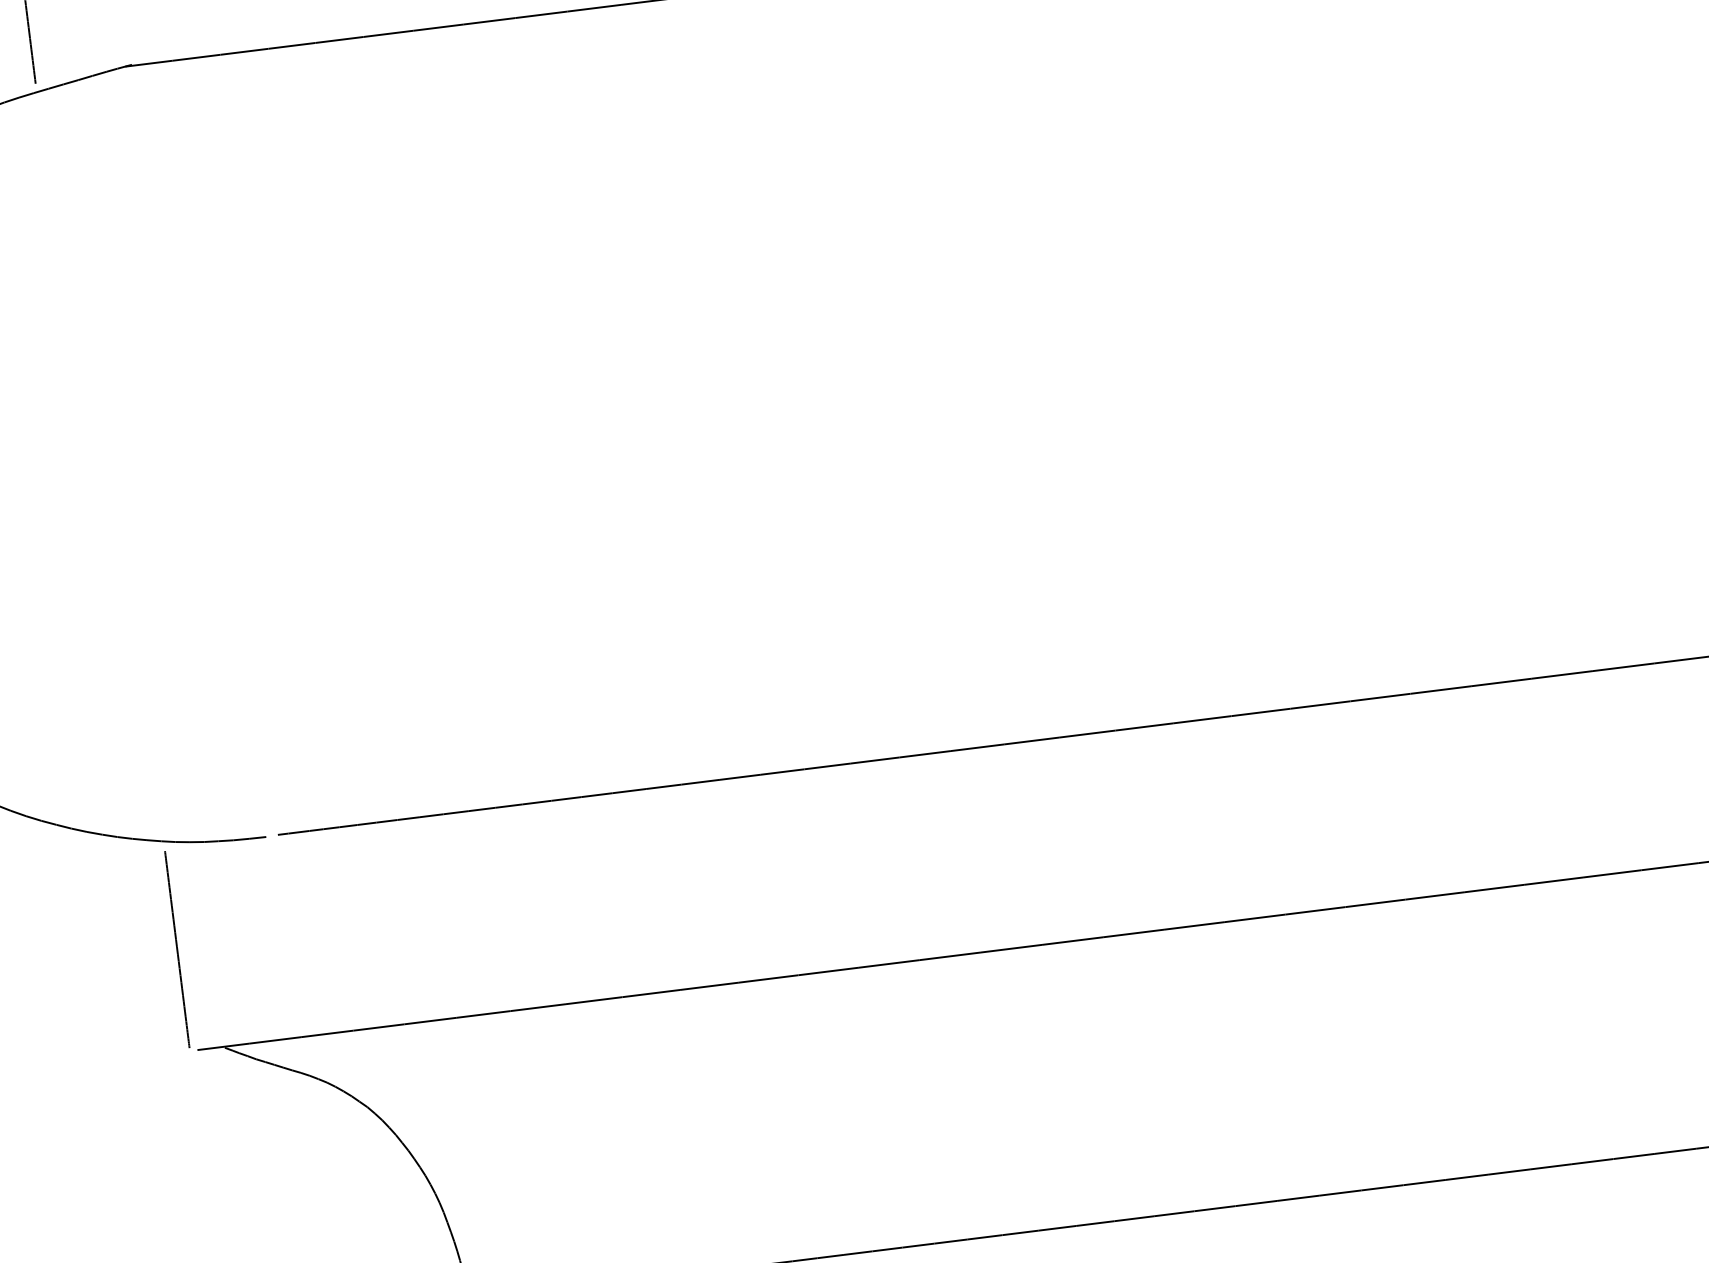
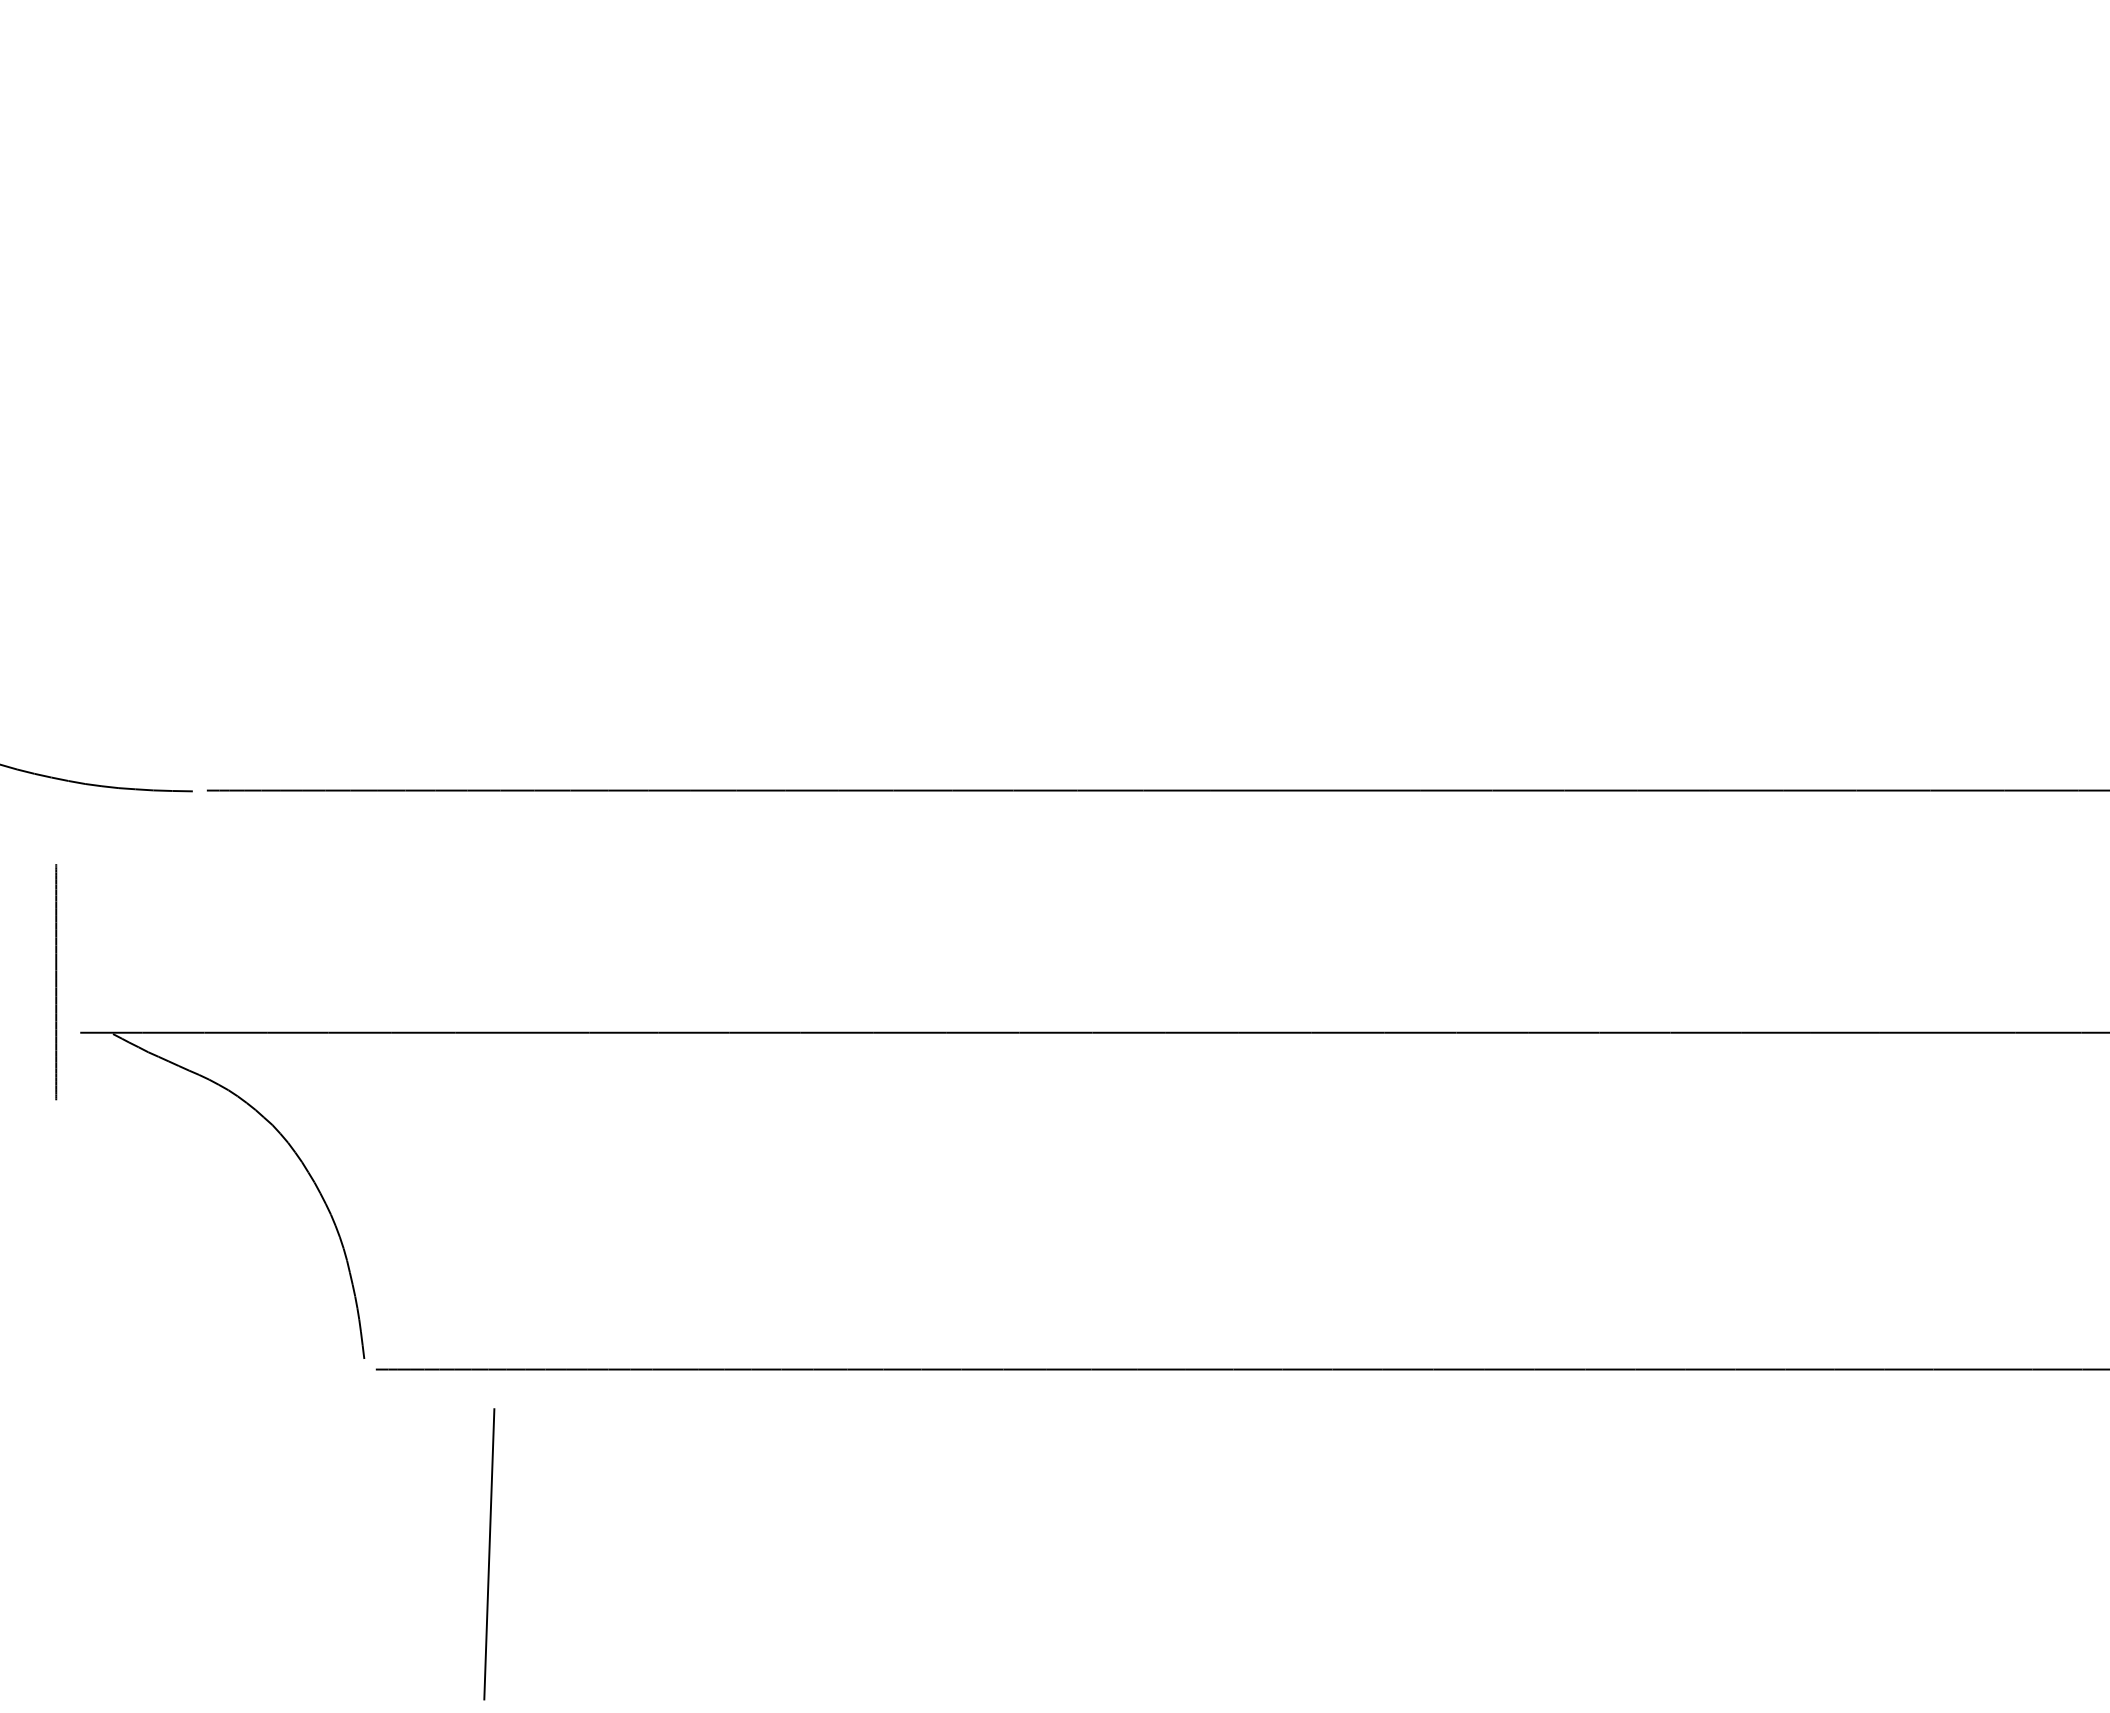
line: (177, 949) -> (56, 982), moved

